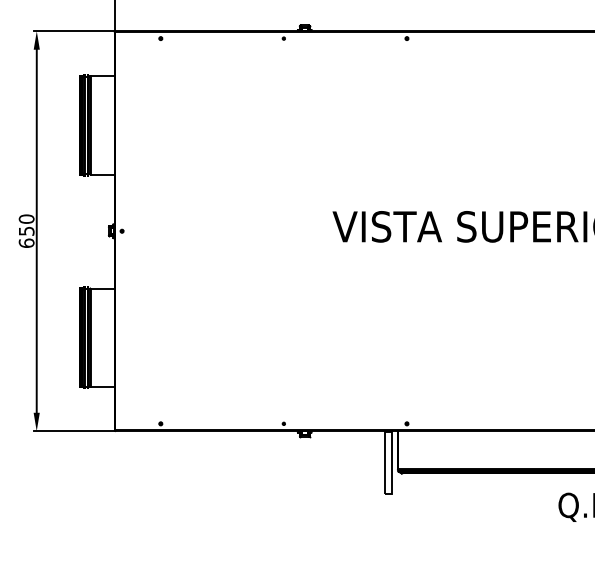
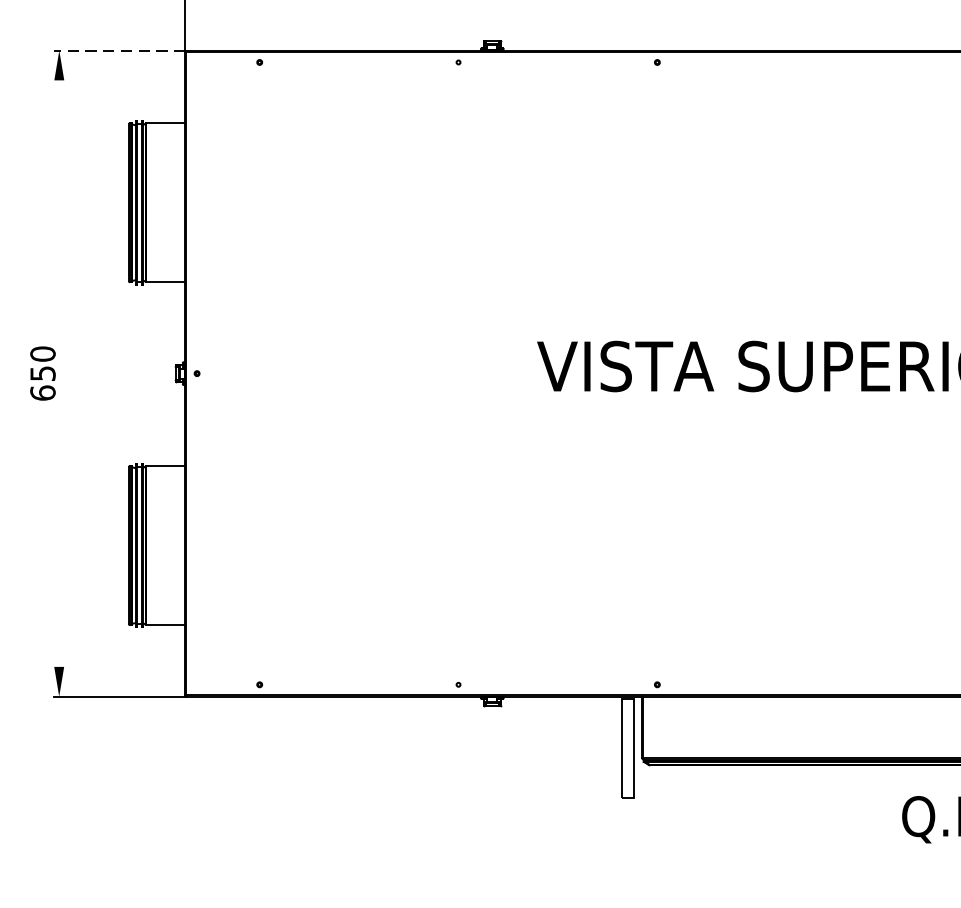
line: (74, 31) -> (120, 50), solid -> dashed
line: (36, 230) -> (58, 372), removed

